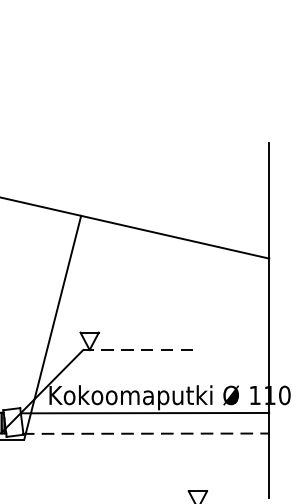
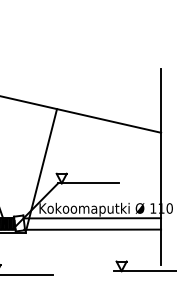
line: (138, 350) -> (88, 183), dashed -> solid
line: (147, 433) -> (93, 229), dashed -> solid

